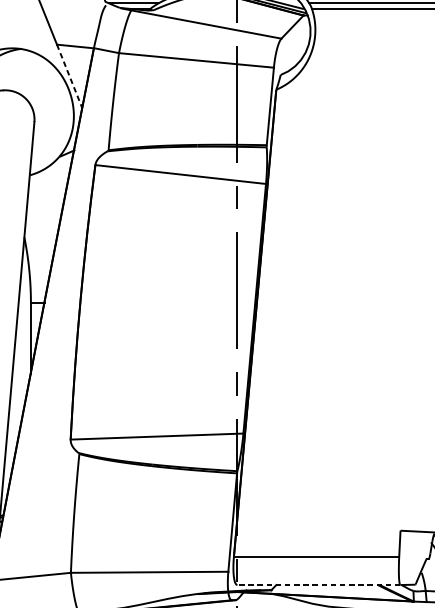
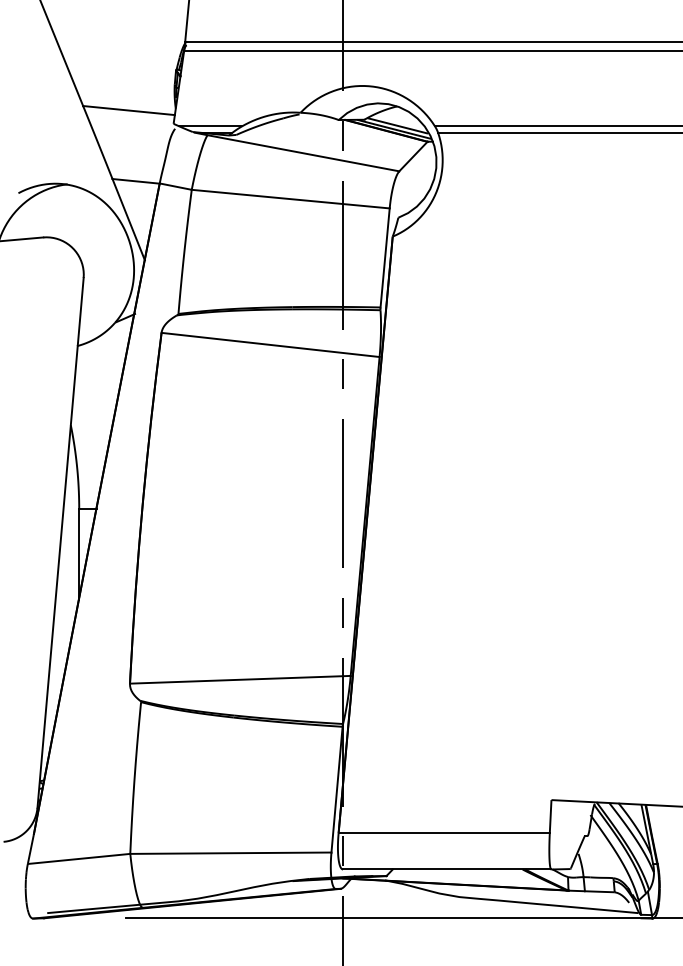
line: (69, 76) -> (128, 219), dashed -> solid
line: (318, 585) -> (446, 869), dashed -> solid

